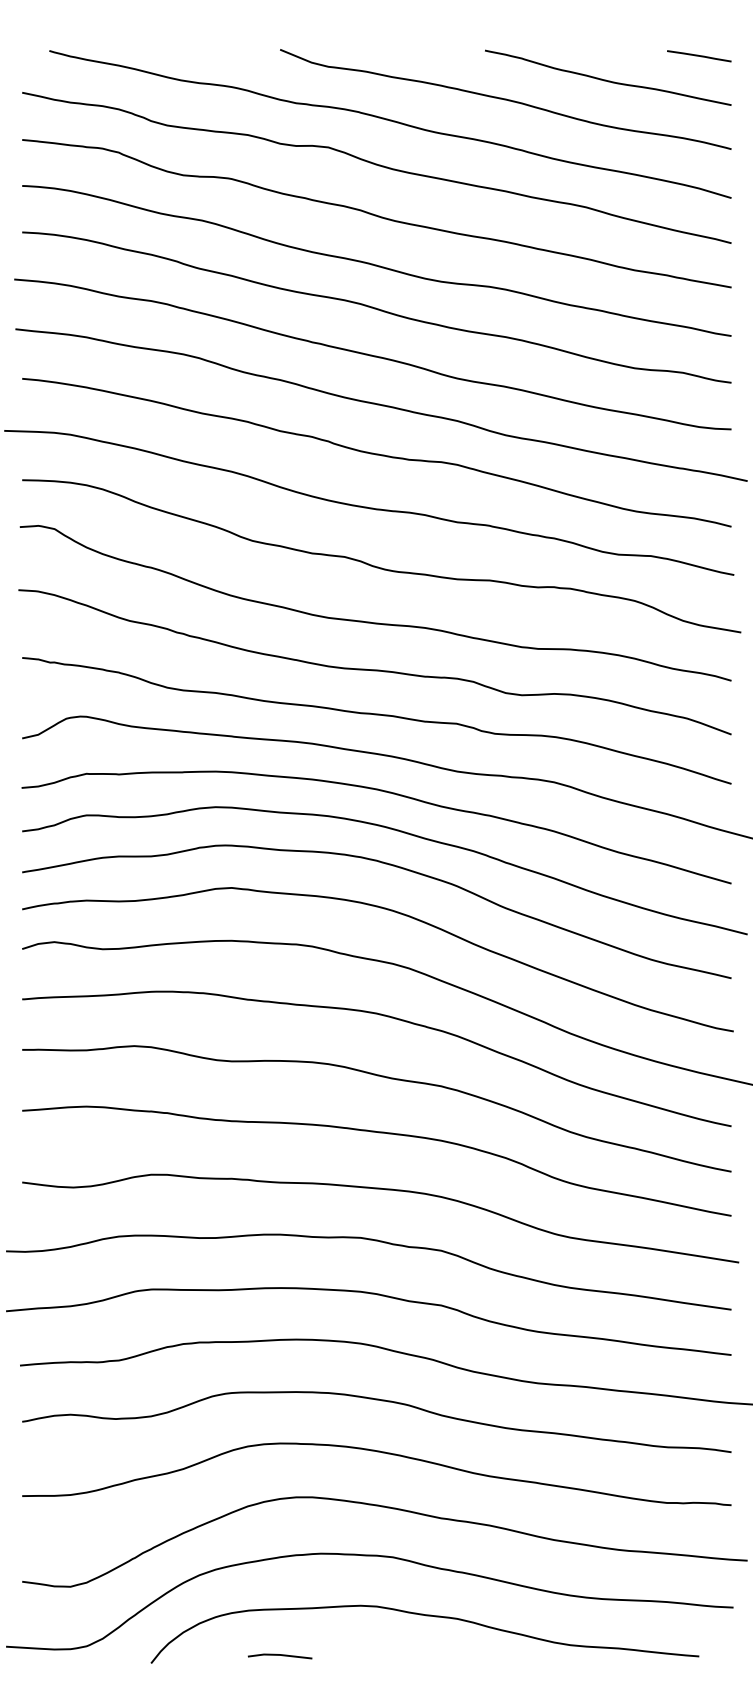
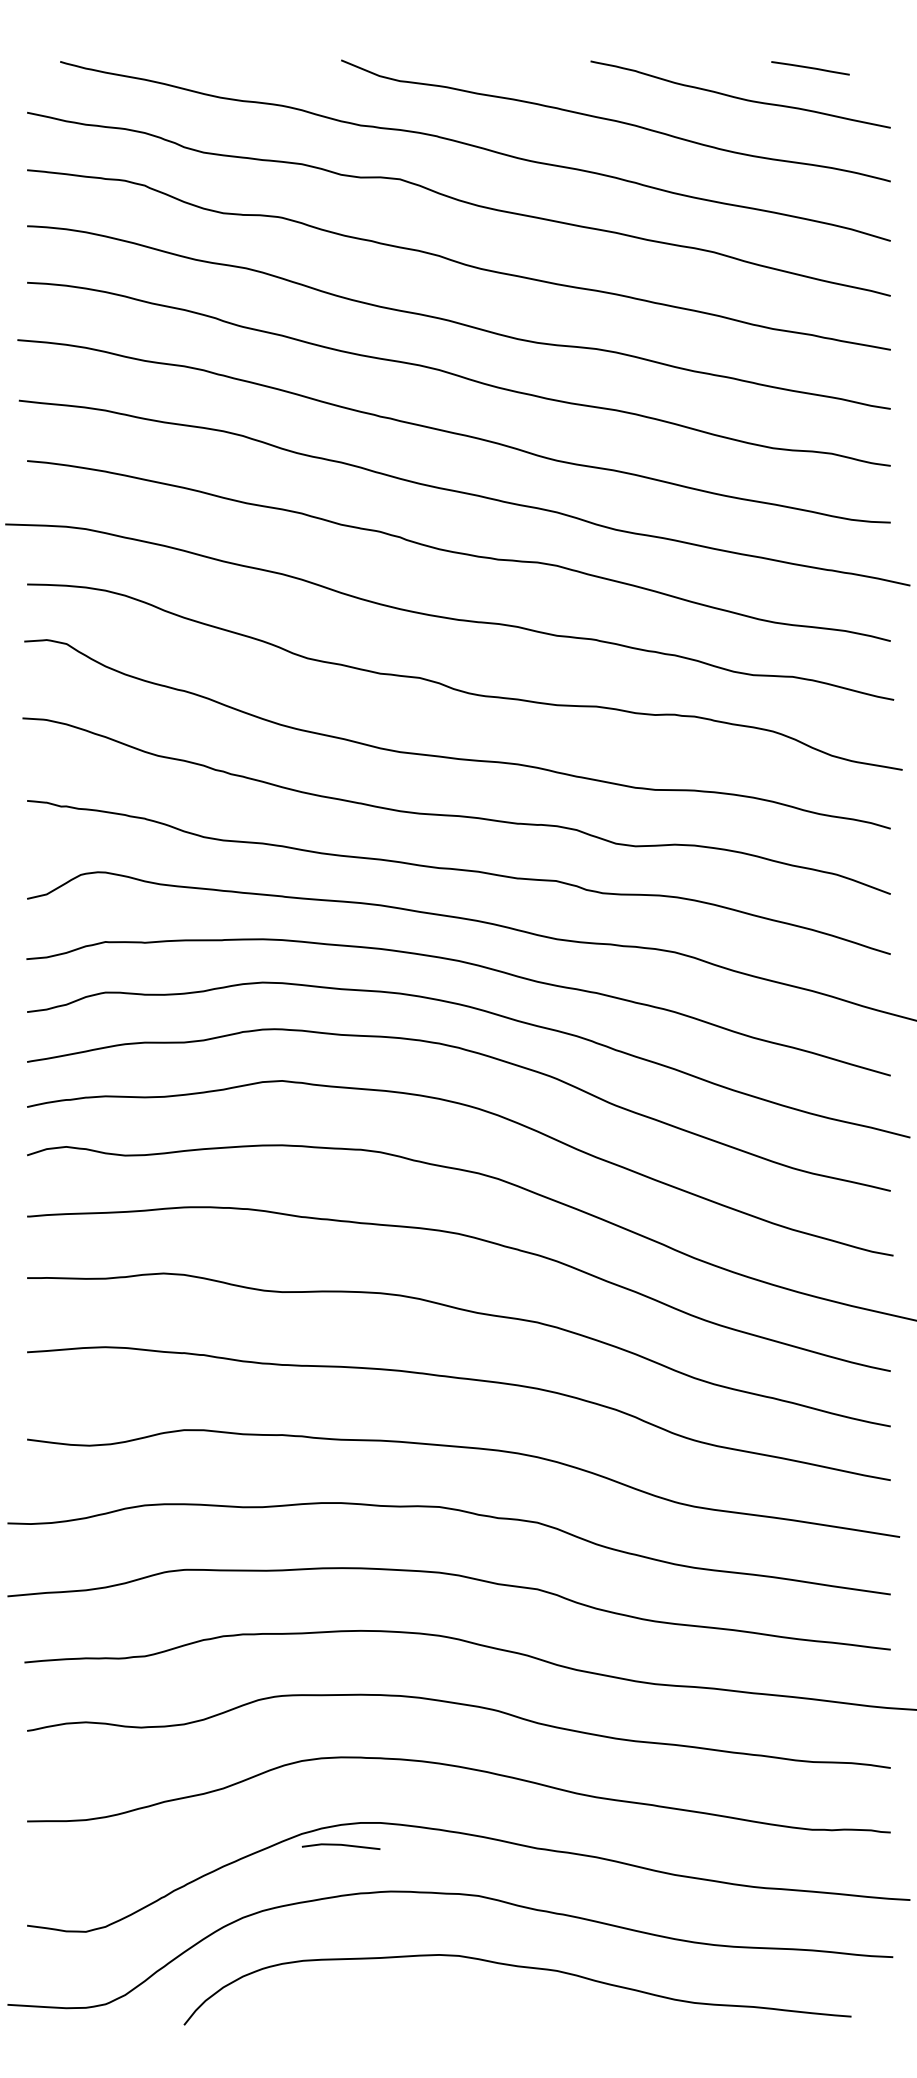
line: (699, 56) -> (810, 68), moved
line: (279, 1655) -> (340, 1845), moved

